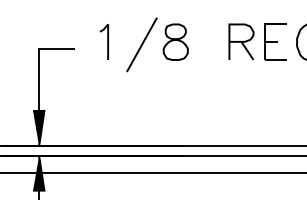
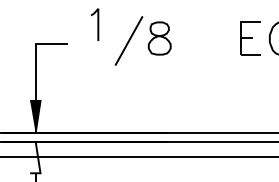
line: (107, 41) -> (97, 24), moved
part: (241, 41) -> (219, 37), removed
fill: (38, 172) -> (35, 156), removed

